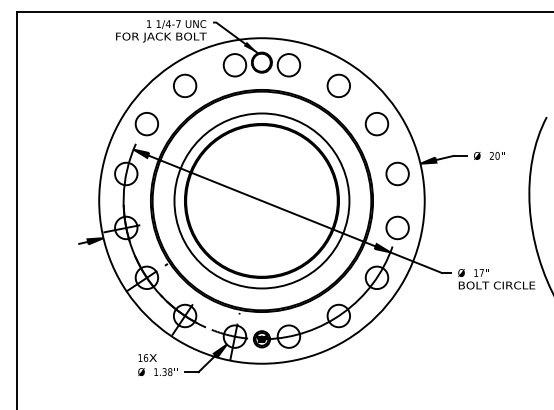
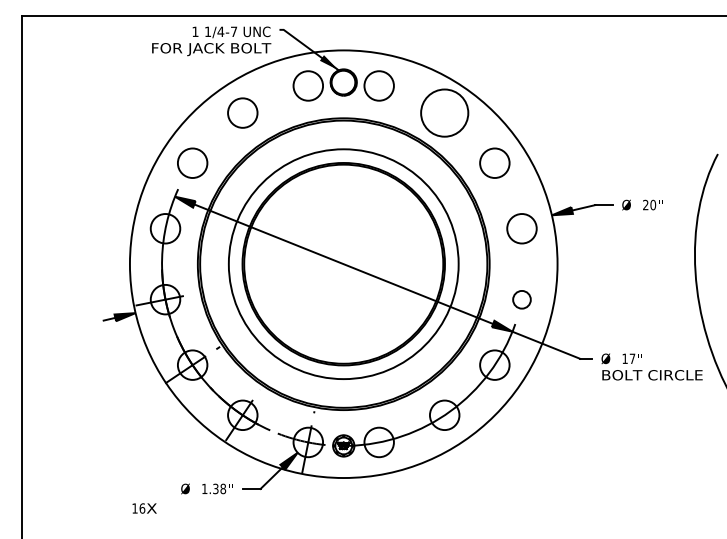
circle: (338, 85) -> (444, 112), size x1.6
circle: (397, 227) -> (521, 299), size x0.6
text: (147, 358) -> (144, 508), moved

